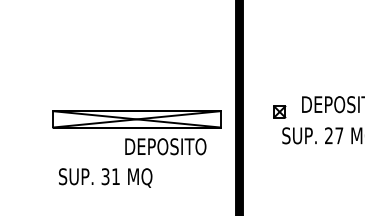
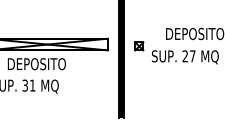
part: (279, 111) -> (139, 46), moved
text: (165, 146) -> (36, 64), moved

